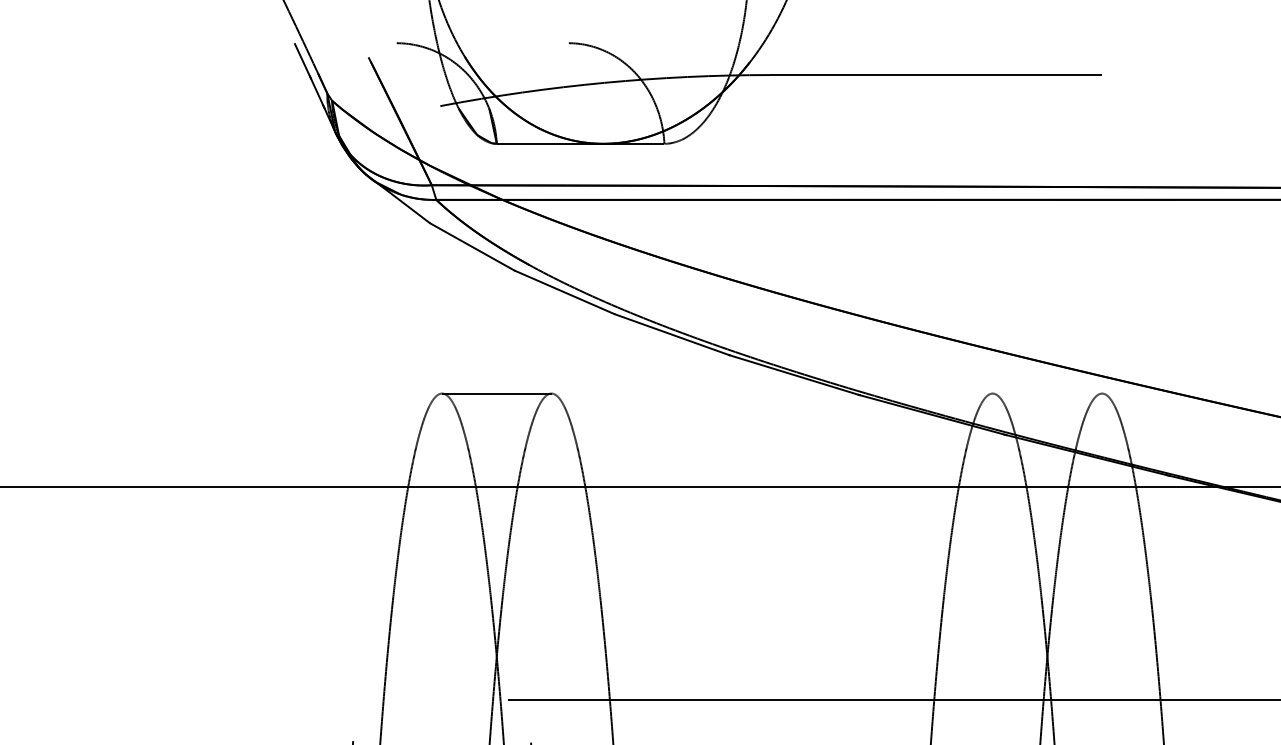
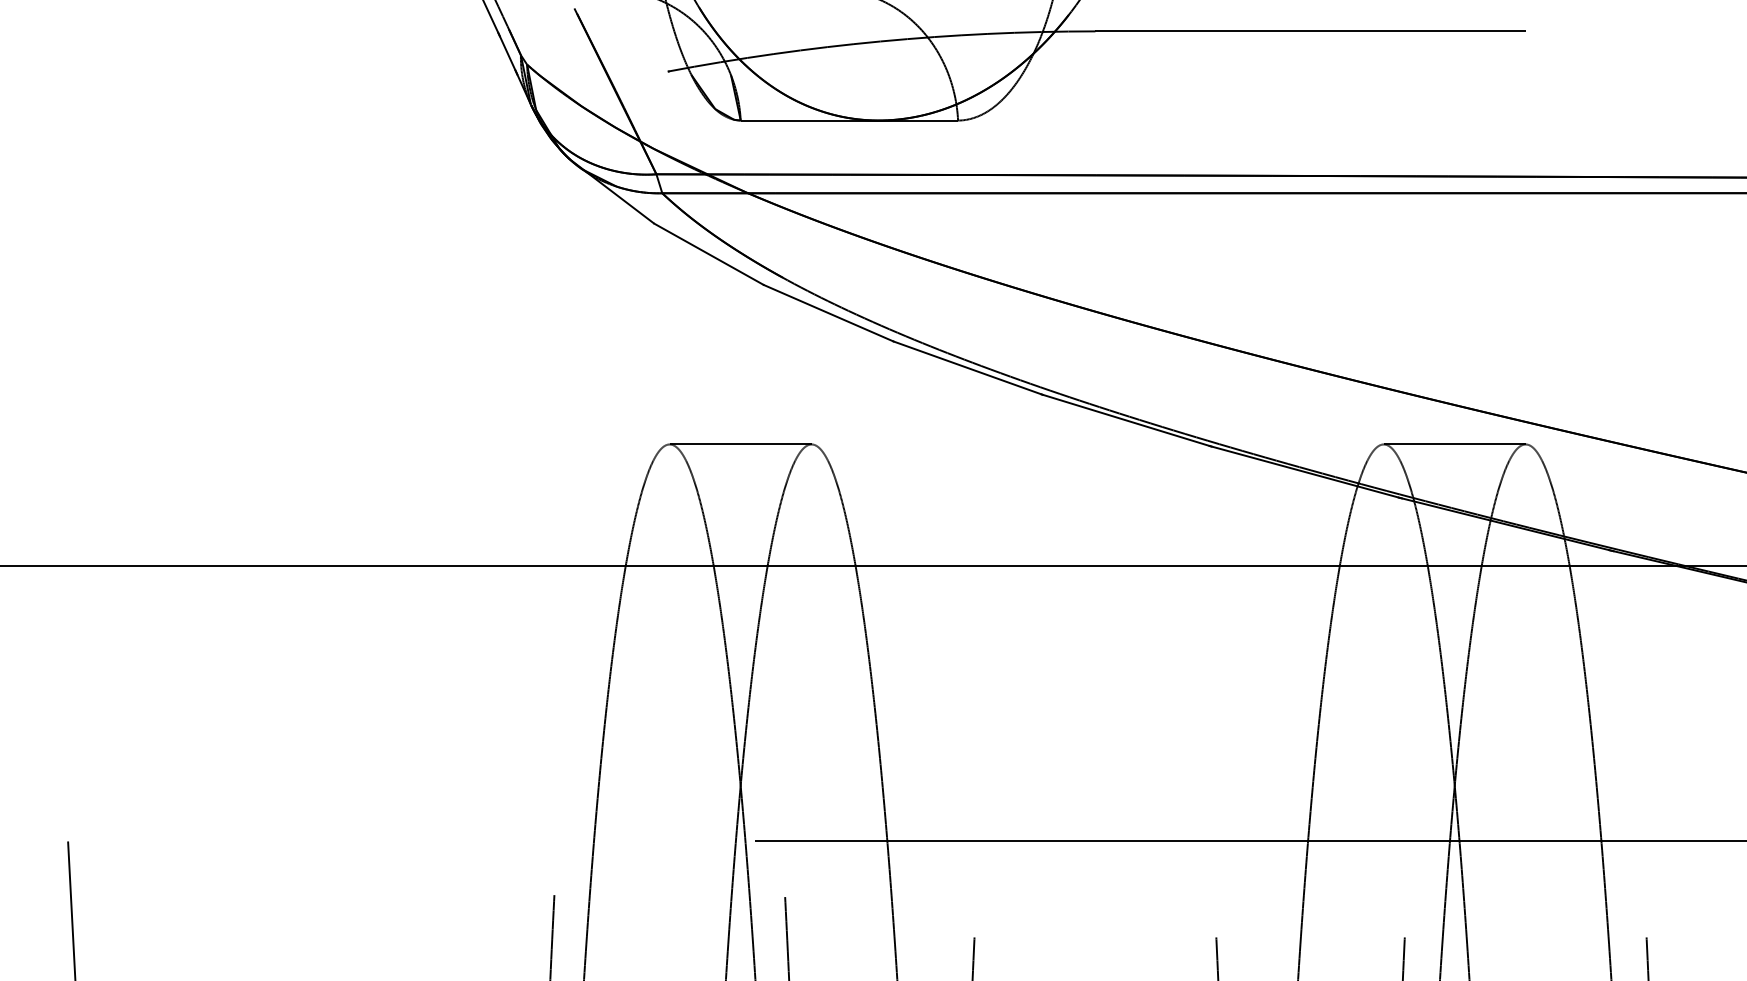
line: (1047, 393) -> (1454, 444), added

